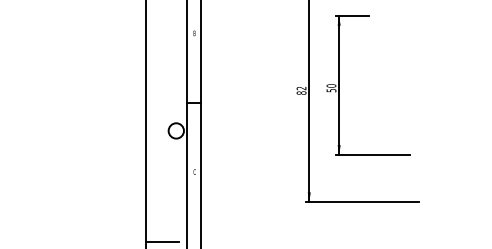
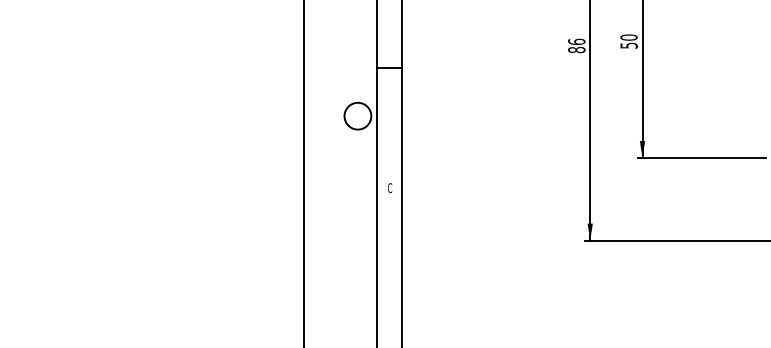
text: (301, 88) -> (576, 42), 82 -> 86
line: (162, 242) -> (333, 311), removed

